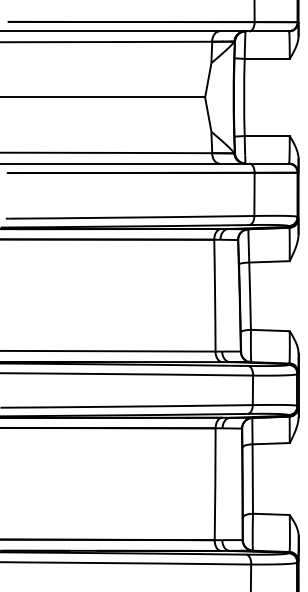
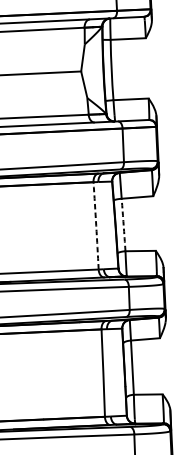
arc: (215, 295) -> (96, 225), solid -> dashed
arc: (250, 296) -> (123, 225), solid -> dashed

